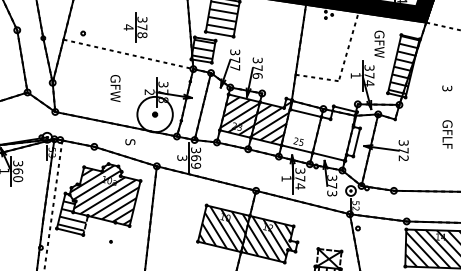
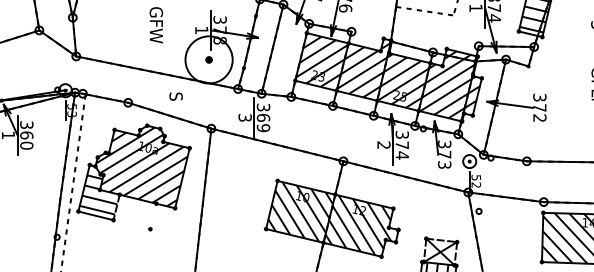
text: (149, 91) -> (201, 29), 2 -> 1
hatch: (319, 129) -> (427, 79), added
text: (286, 178) -> (383, 144), 1 -> 2

